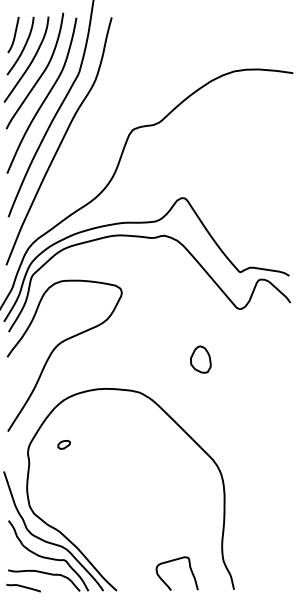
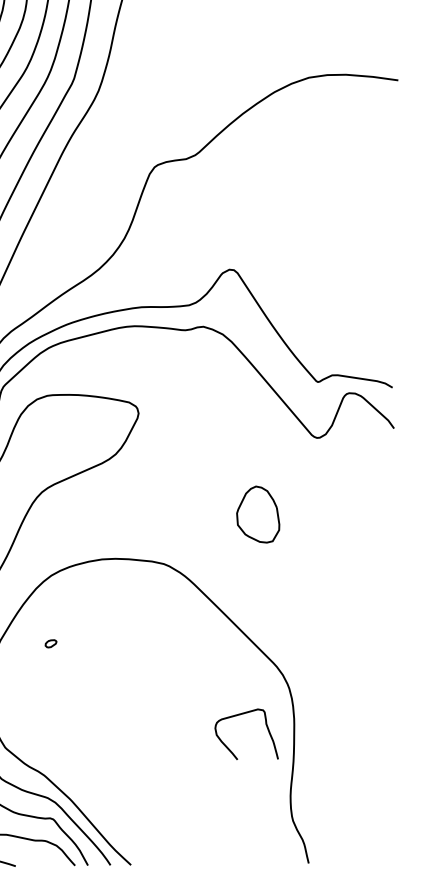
part: (200, 359) -> (257, 514), size x1.4
part: (63, 444) -> (50, 643), size x0.6
curve: (173, 561) -> (241, 715), moved

